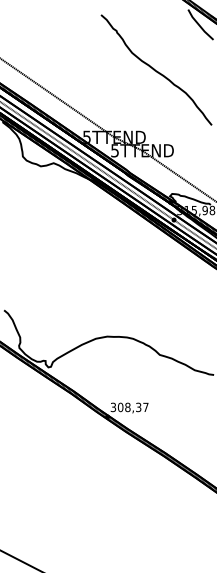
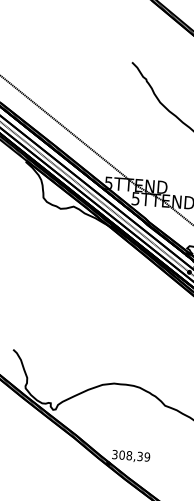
text: (145, 407) -> (146, 457), 308,37 -> 308,39

